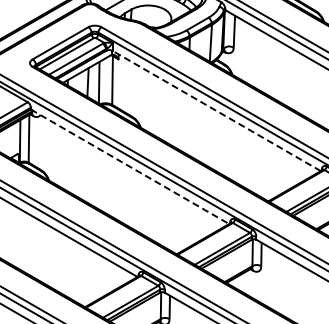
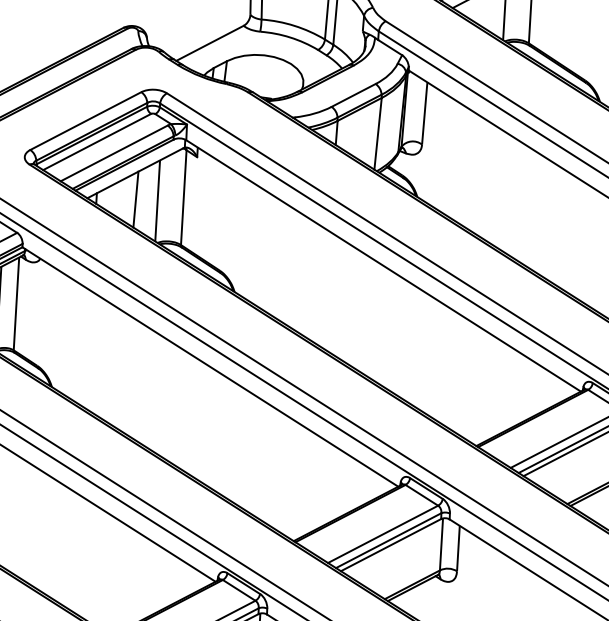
line: (216, 110) -> (383, 264), dashed -> solid
line: (130, 166) -> (211, 366), dashed -> solid

